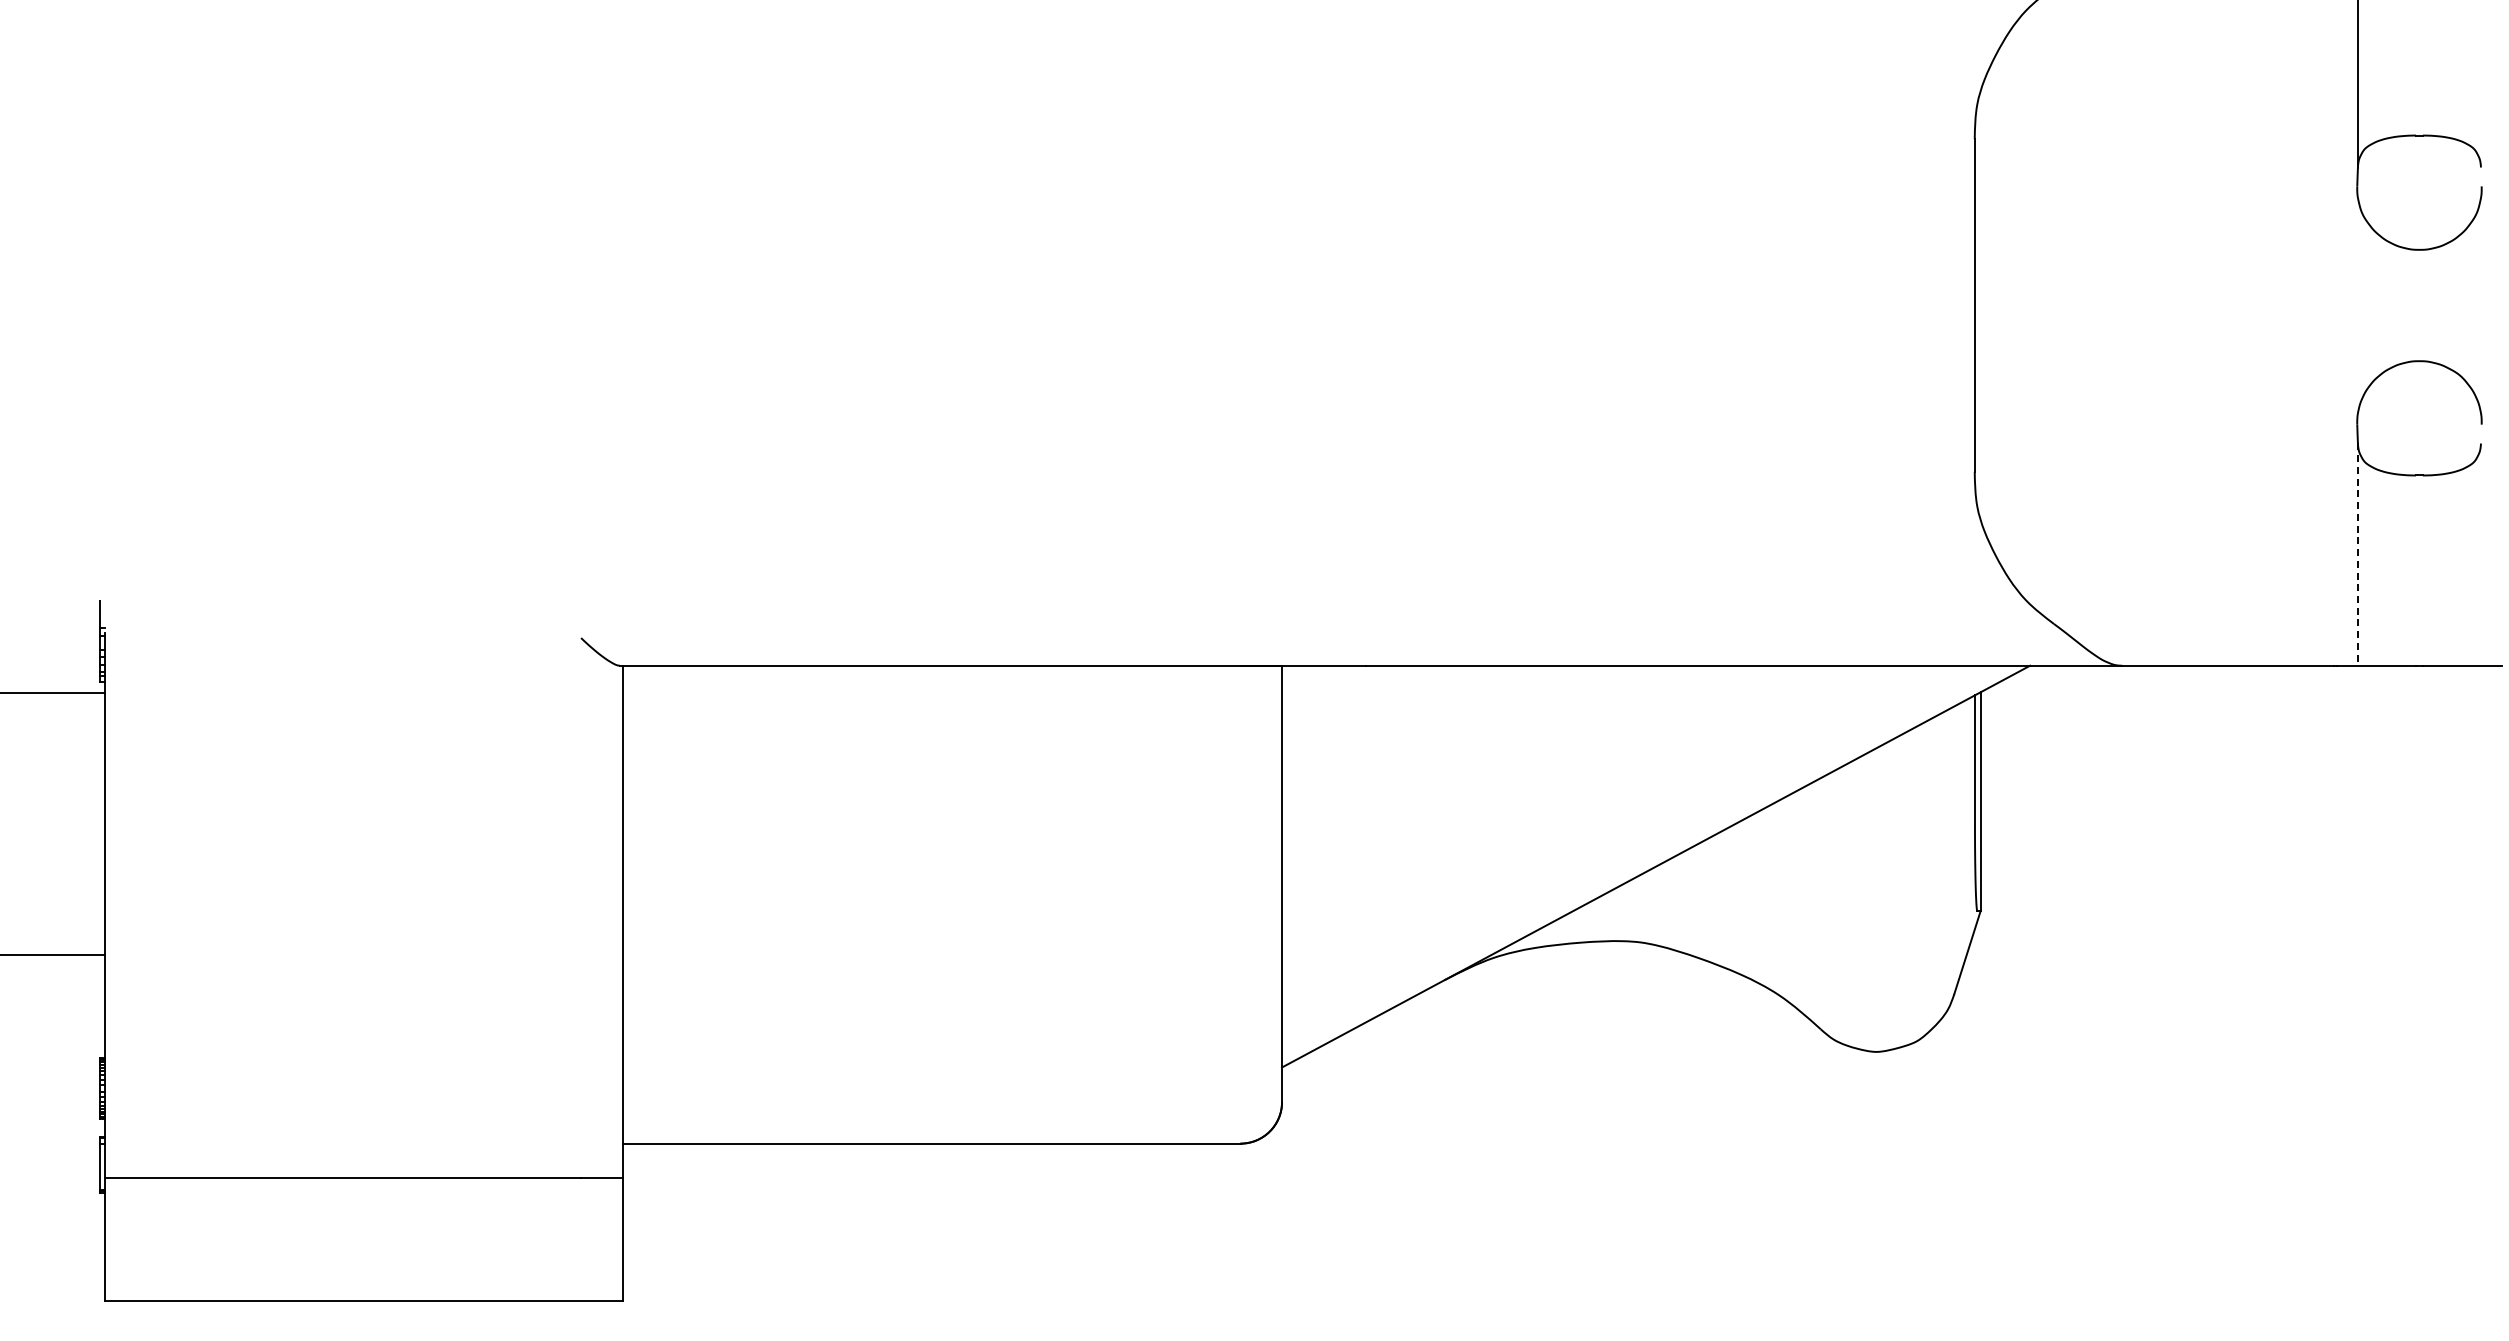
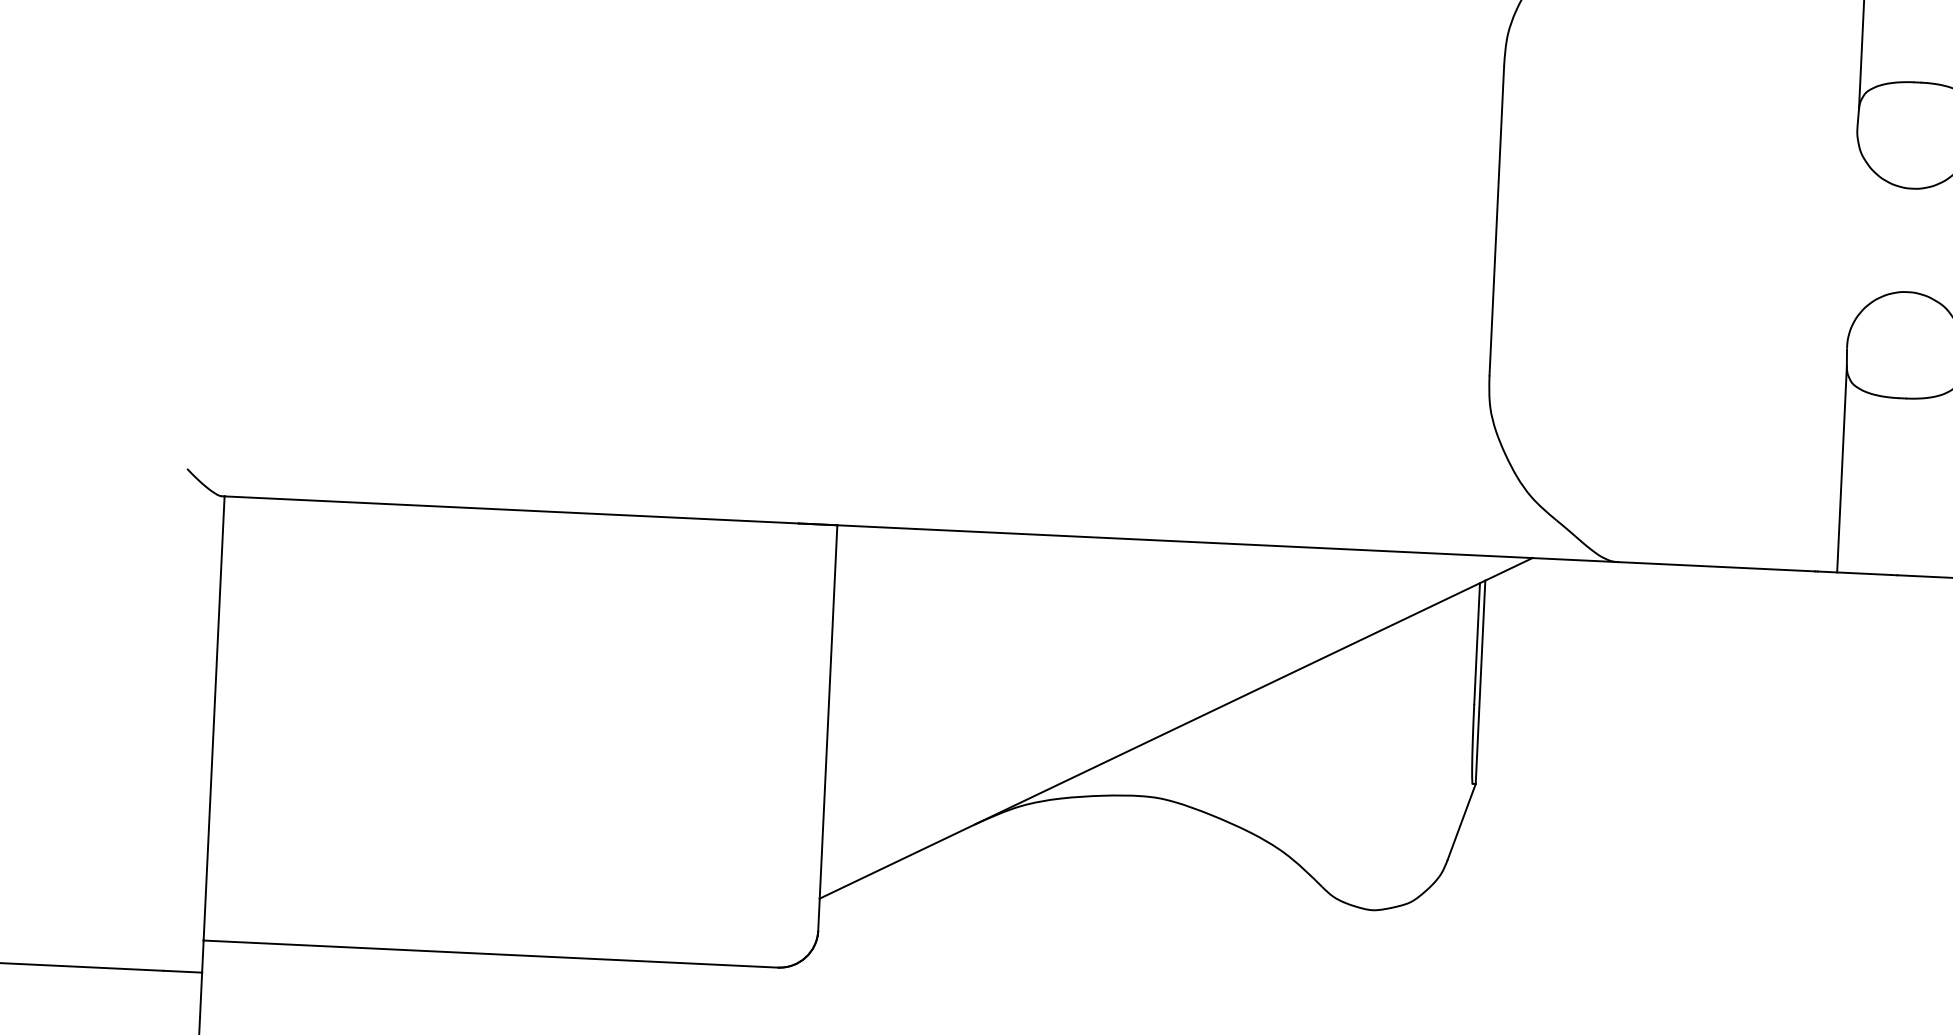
line: (2357, 555) -> (1841, 470), dashed -> solid

